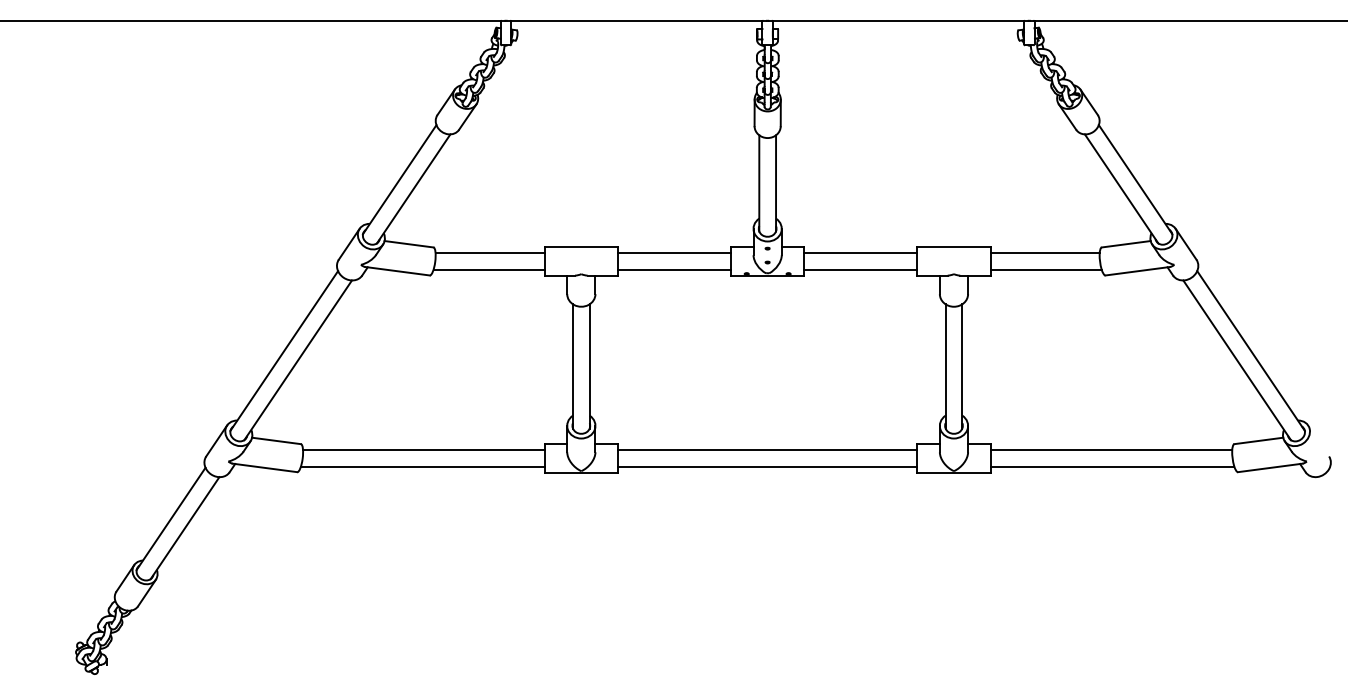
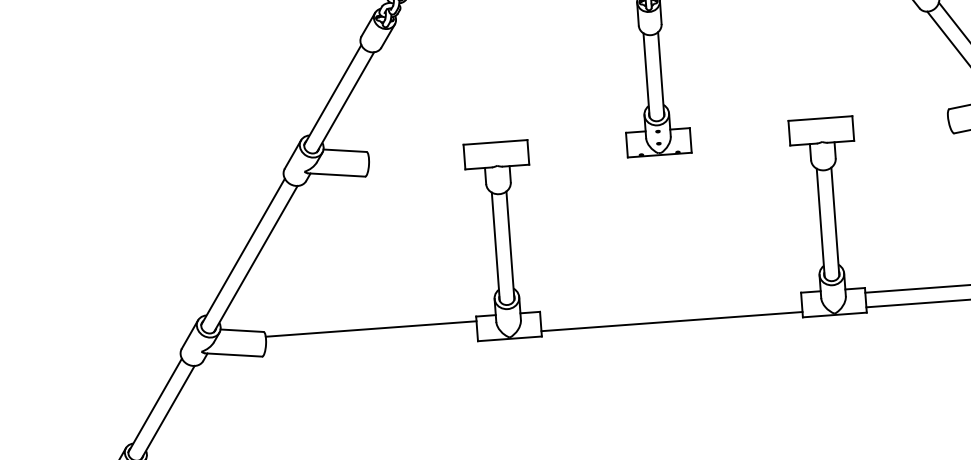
line: (489, 253) -> (415, 153), removed
line: (674, 253) -> (577, 141), removed
line: (860, 253) -> (739, 129), removed
line: (1044, 253) -> (899, 118), removed
line: (488, 269) -> (415, 167), removed
line: (674, 269) -> (578, 155), removed
line: (860, 269) -> (740, 143), removed
line: (1045, 269) -> (901, 132), removed
line: (767, 449) -> (670, 306), removed
line: (422, 466) -> (371, 343), removed

